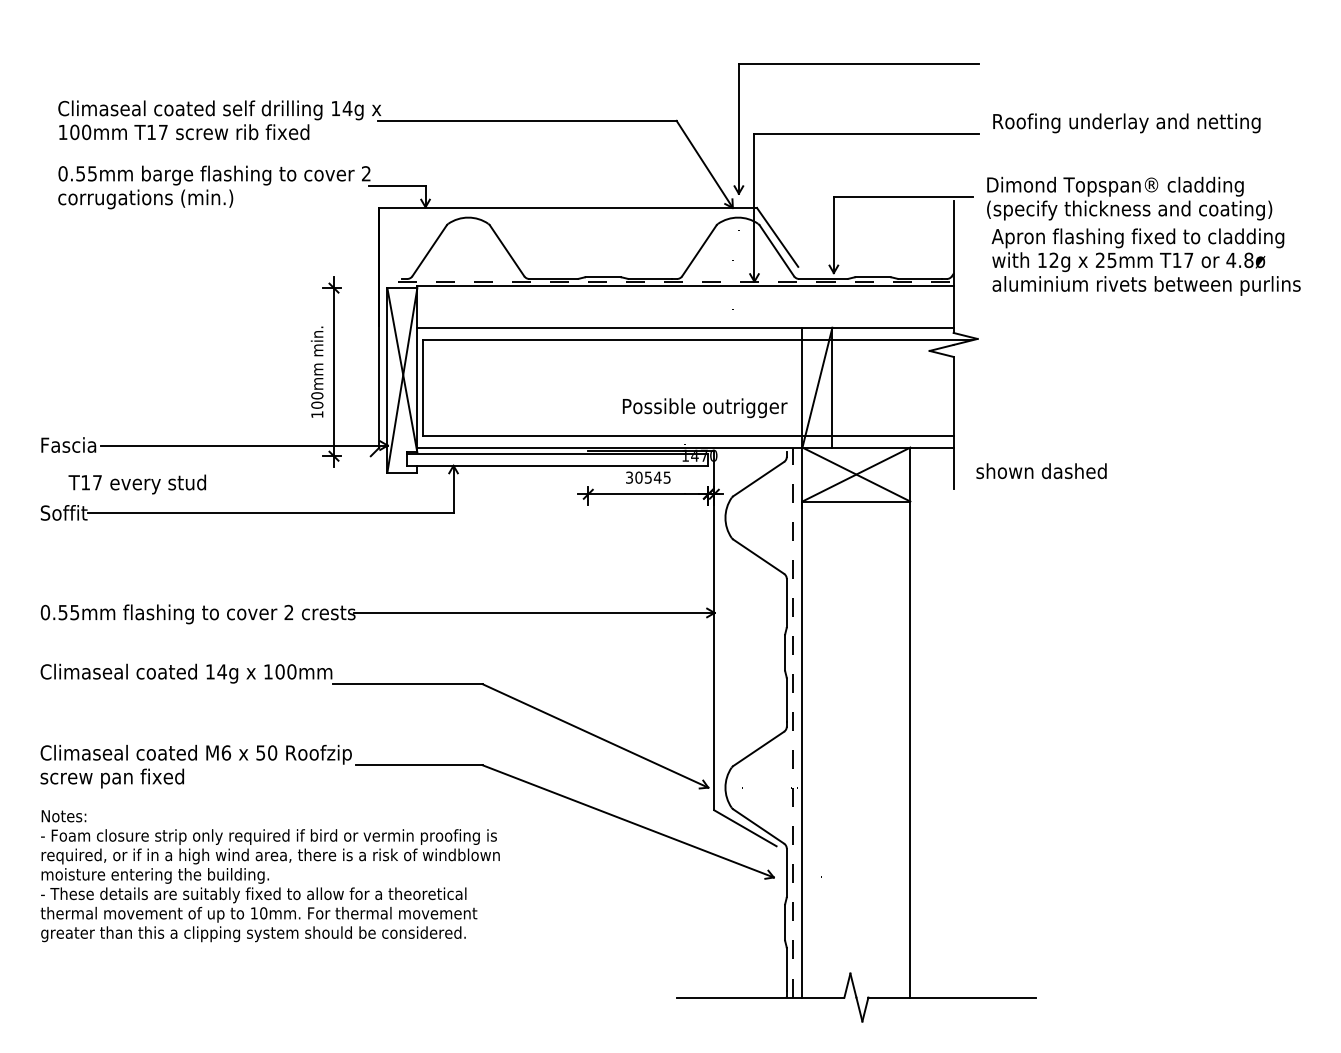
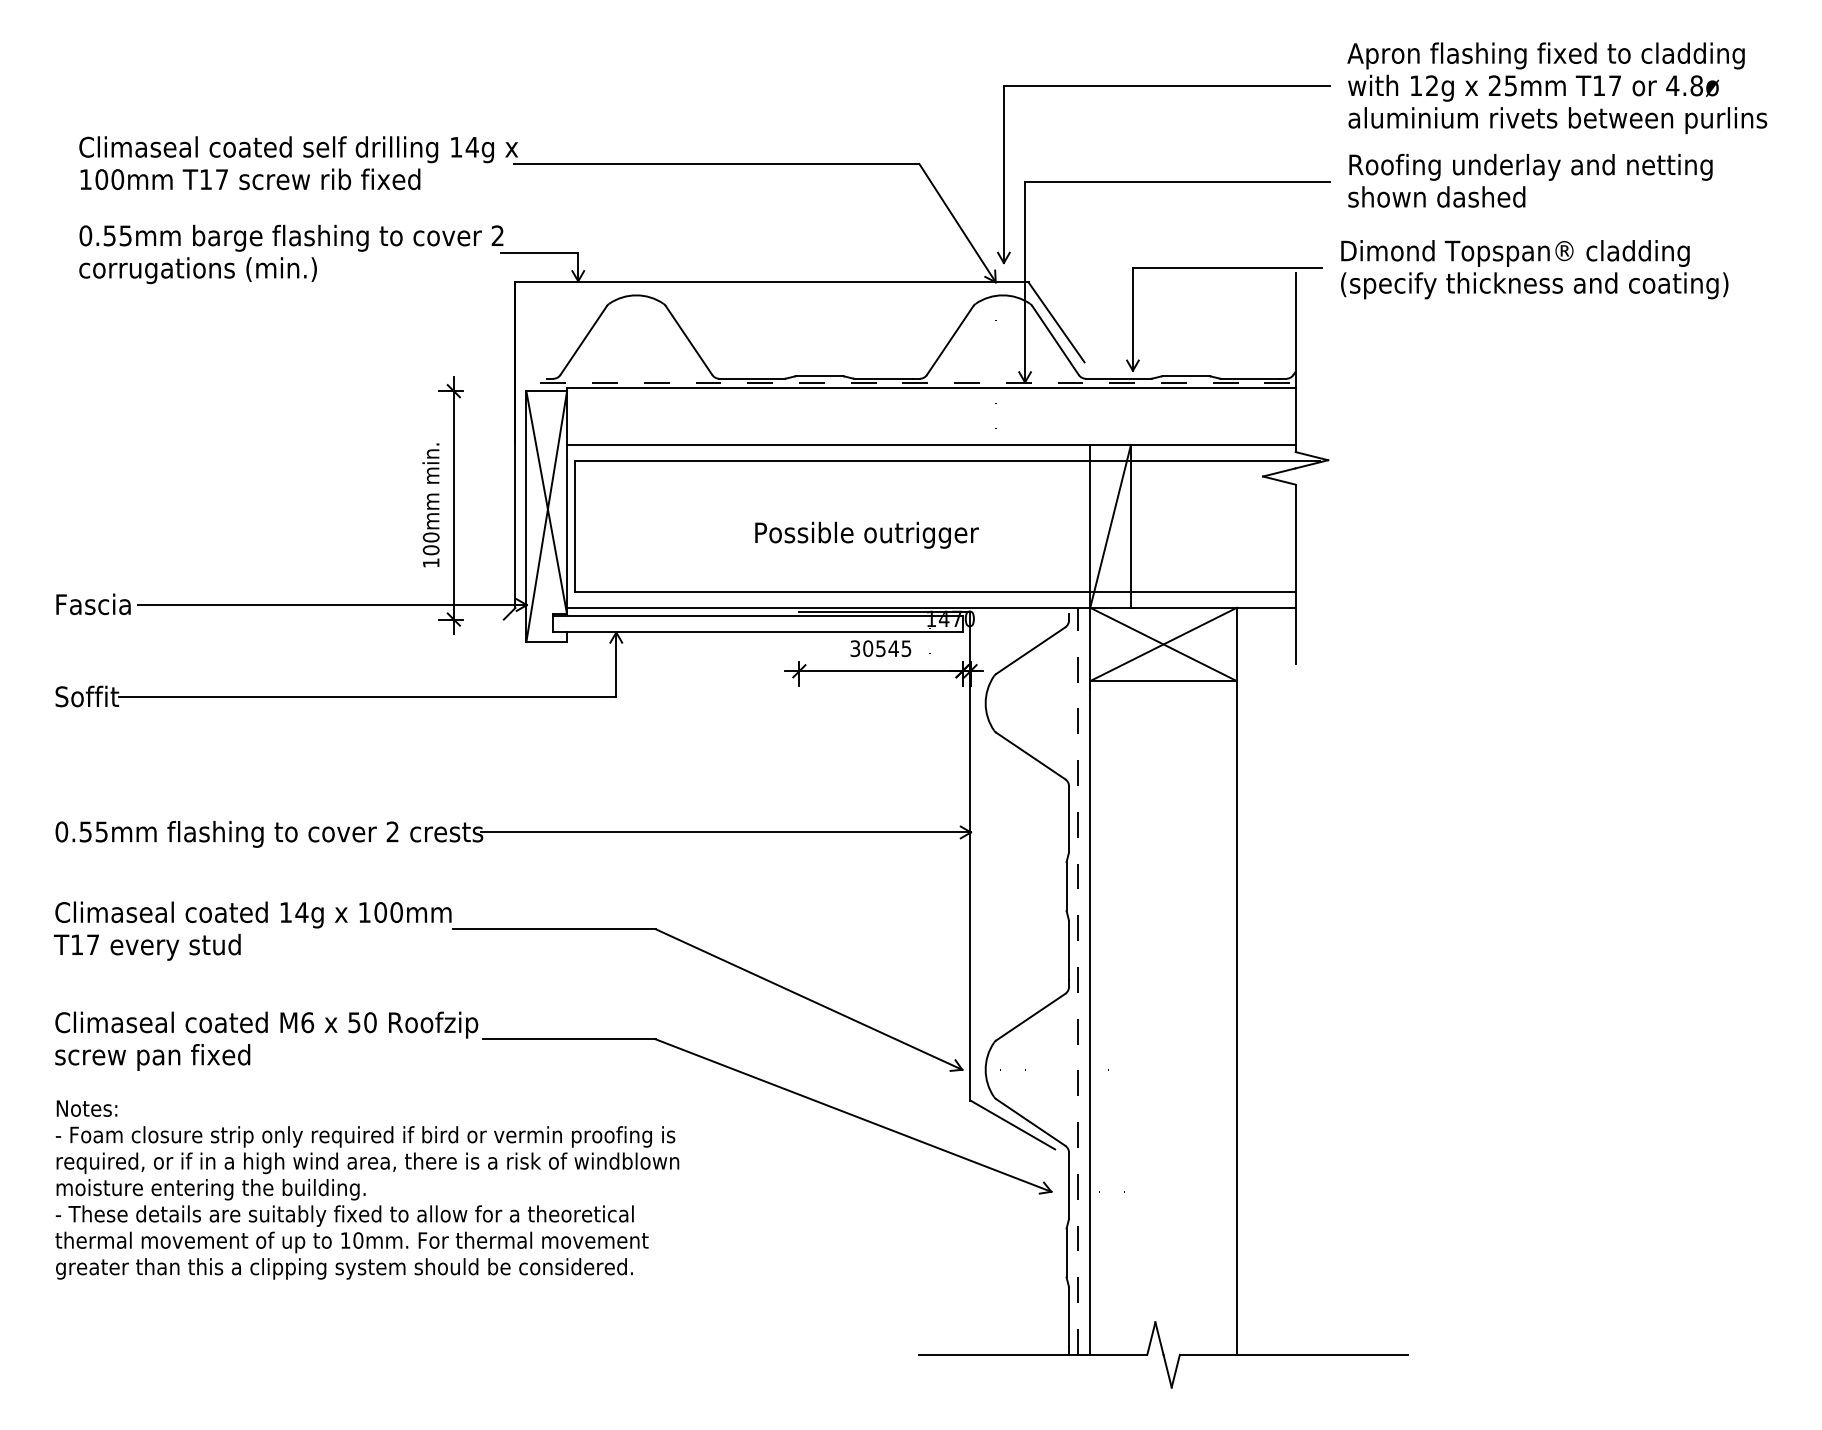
text: (1145, 261) -> (1556, 87), moved
text: (705, 408) -> (867, 535), moved
text: (1041, 471) -> (1436, 197), moved
text: (136, 484) -> (146, 947), moved

